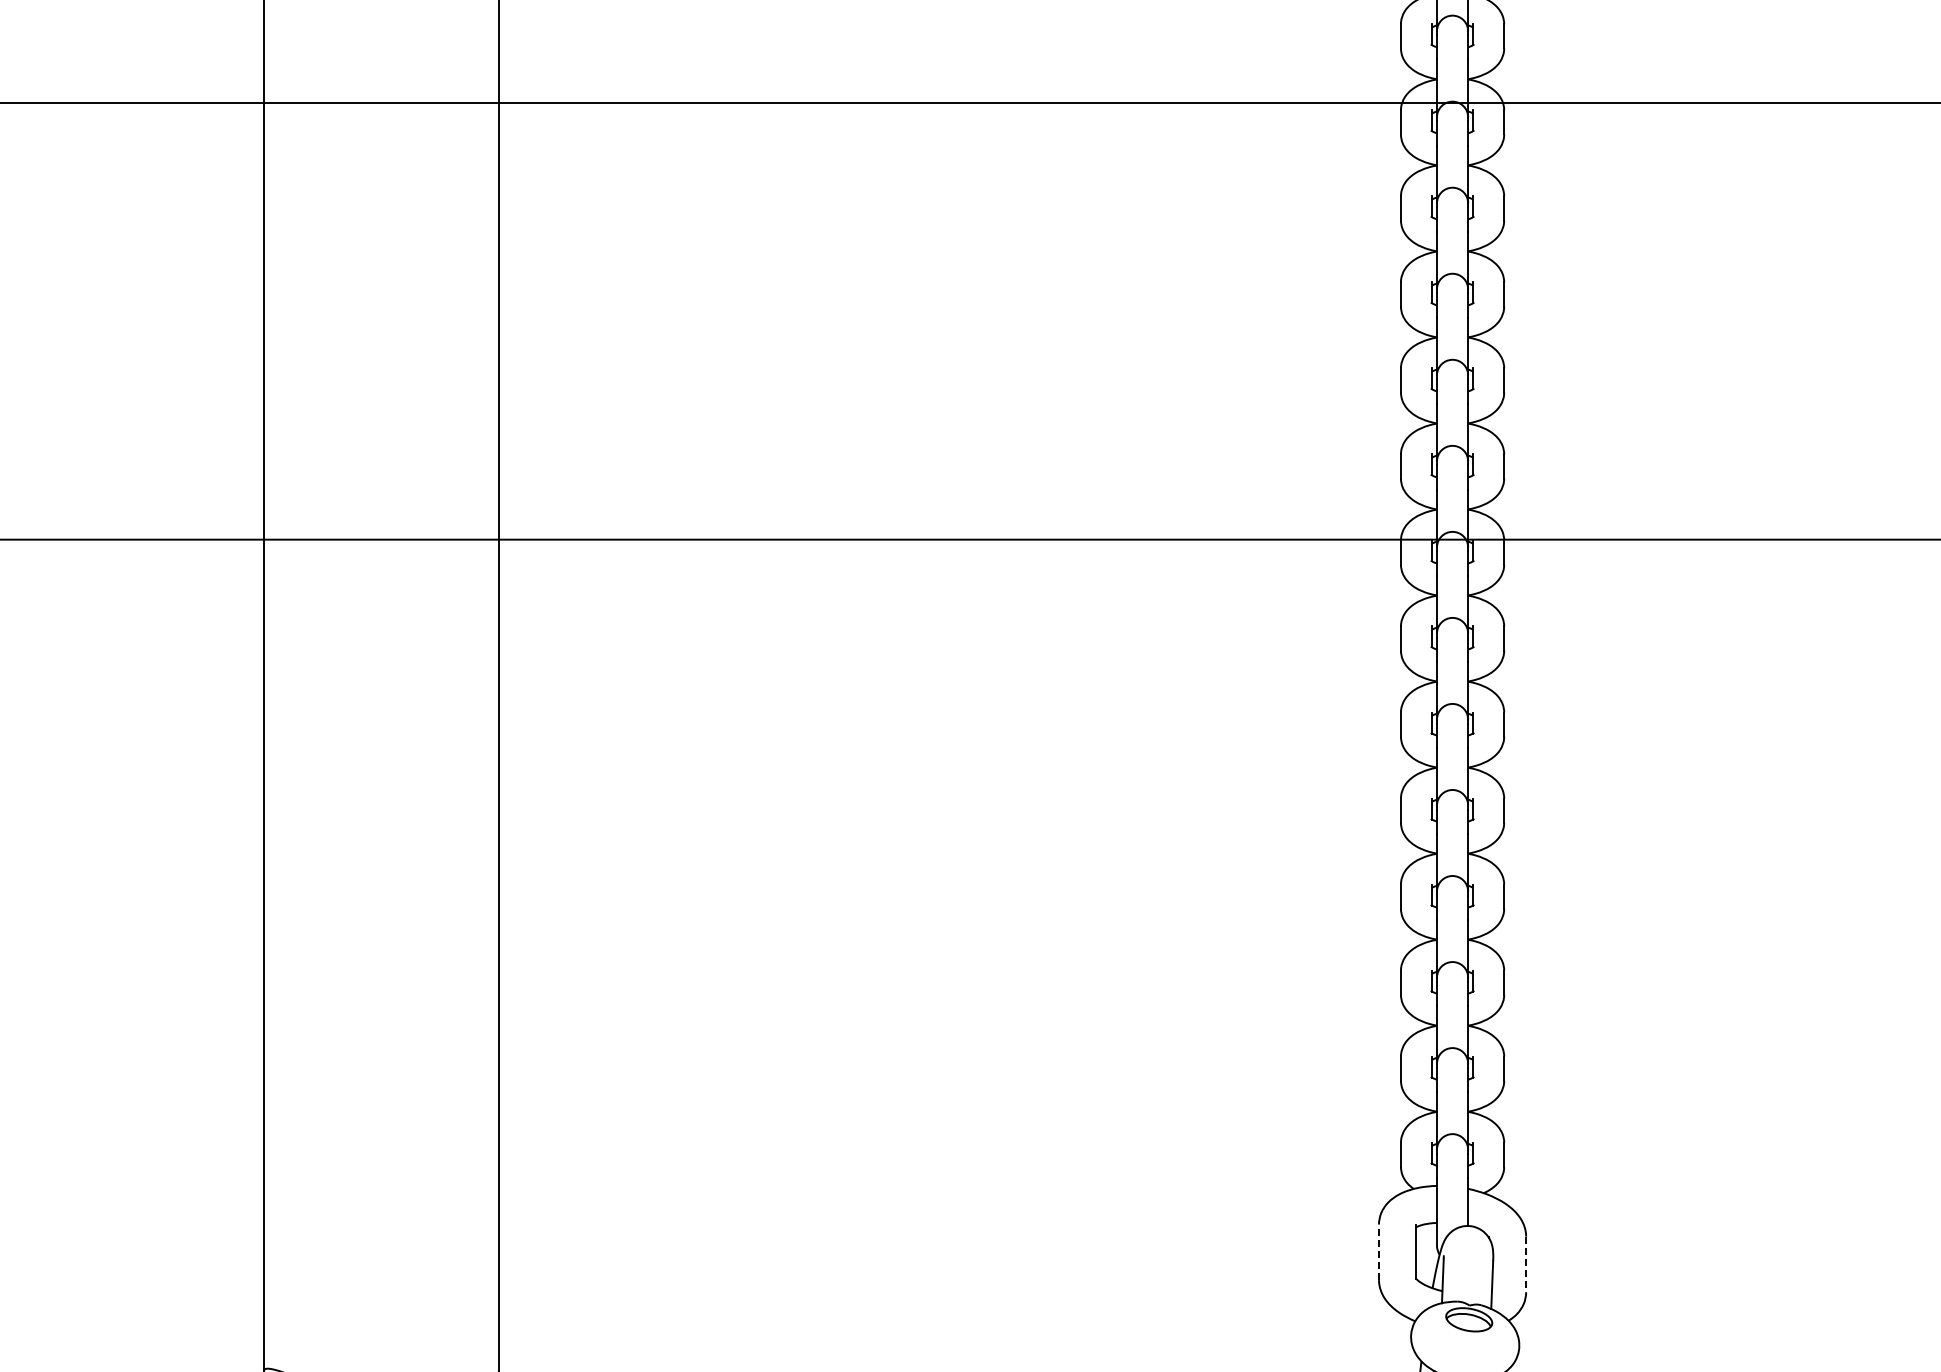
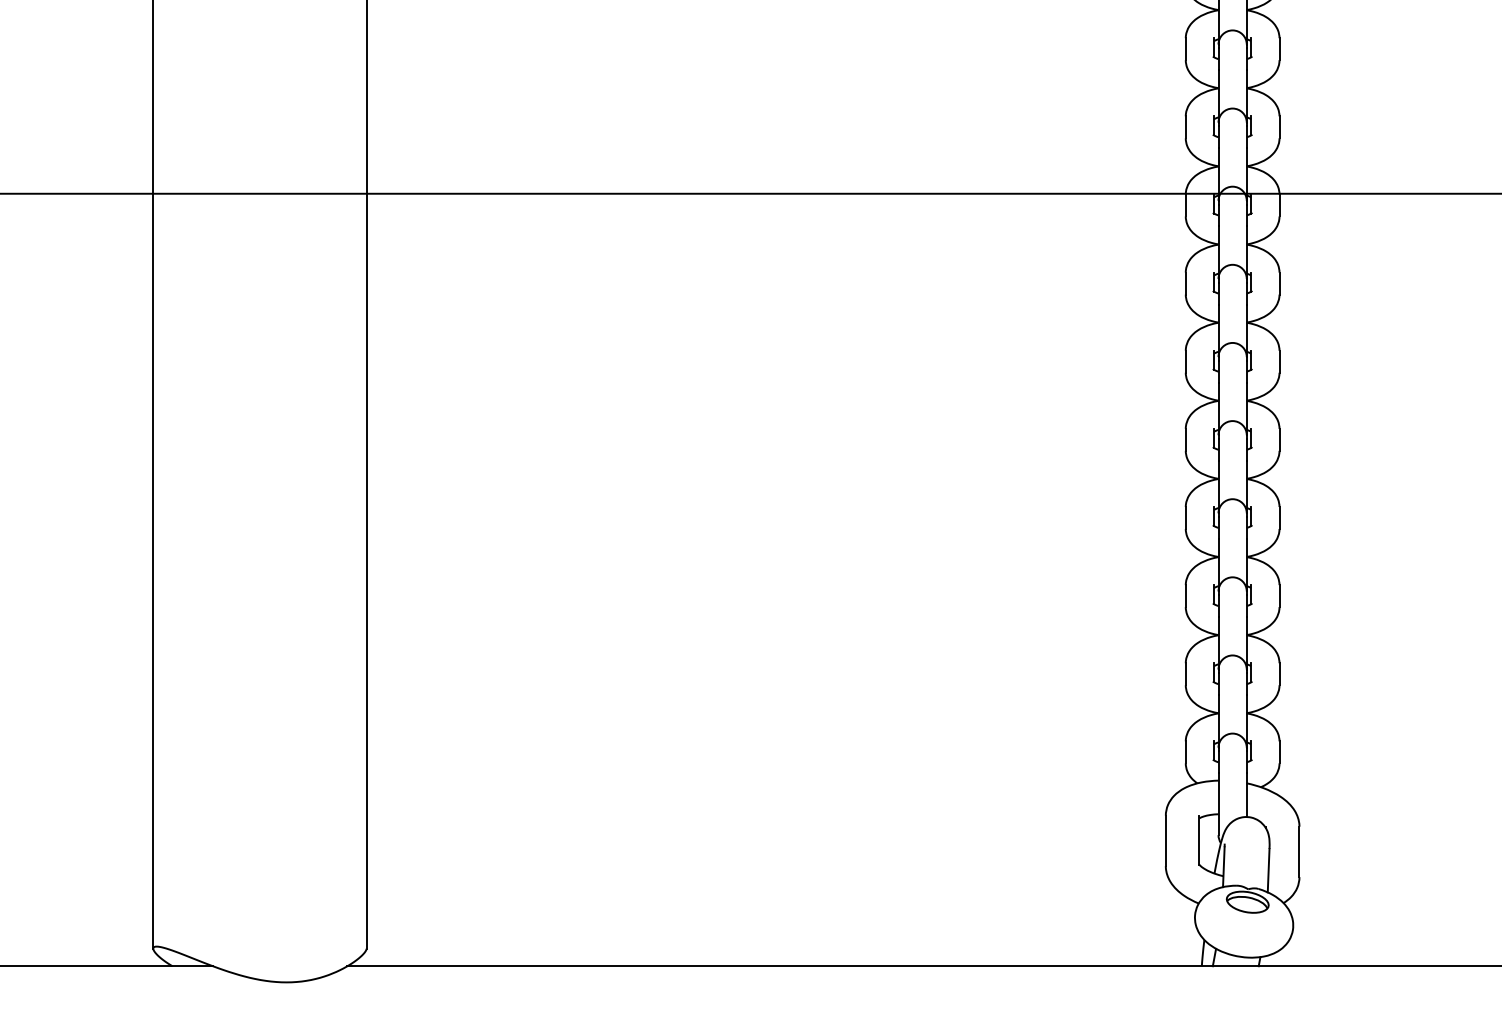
line: (1379, 1252) -> (1166, 841), dashed -> solid
line: (1526, 1264) -> (1299, 851), dashed -> solid

